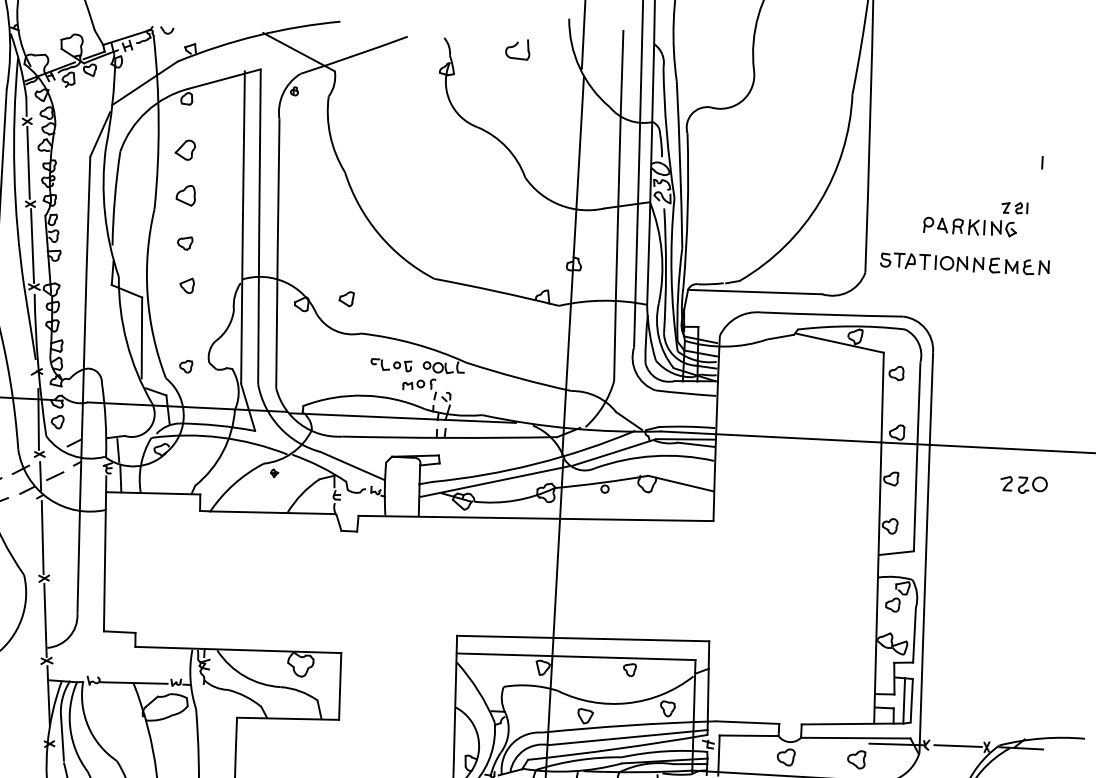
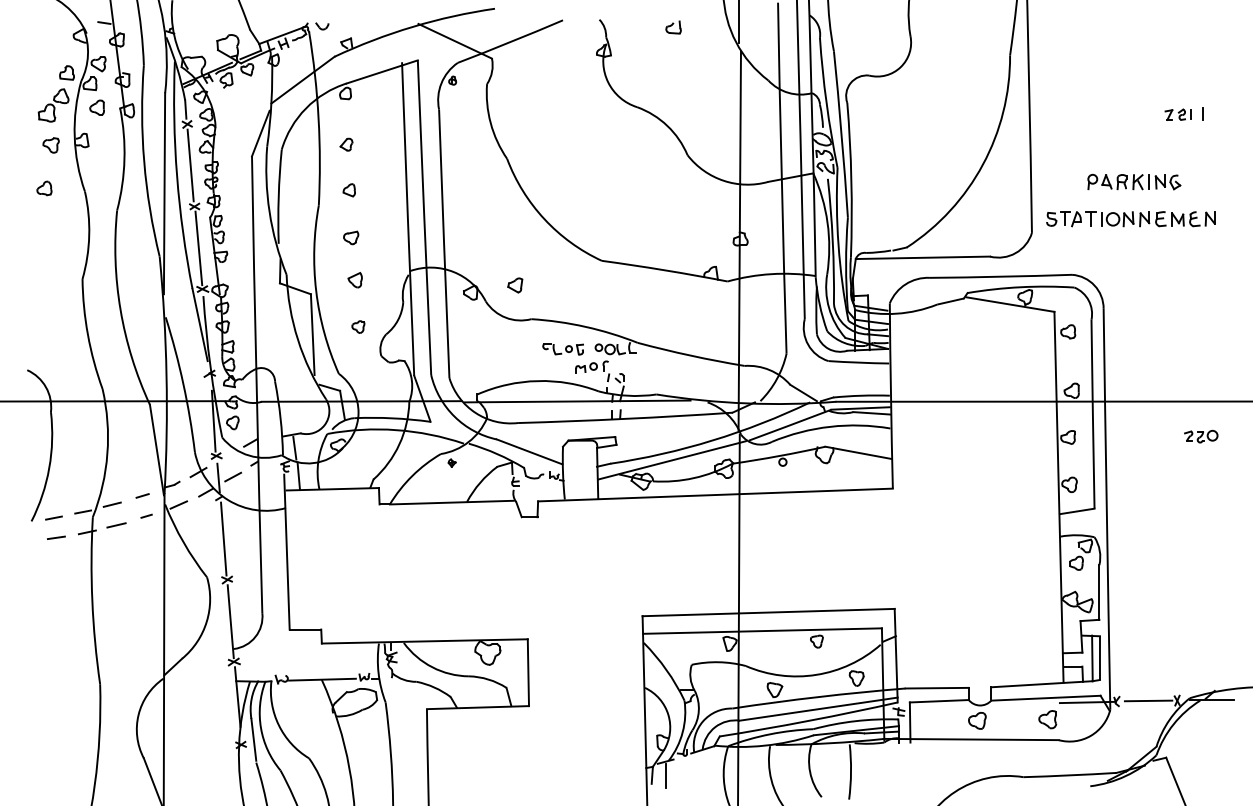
part: (517, 49) -> (673, 27), size x0.62
part: (185, 149) -> (346, 144), size x0.62
part: (184, 195) -> (348, 190), size x0.62
part: (1014, 207) -> (1177, 114), moved
part: (186, 366) -> (358, 326), moved
part: (1024, 484) -> (1201, 436), size x0.71

